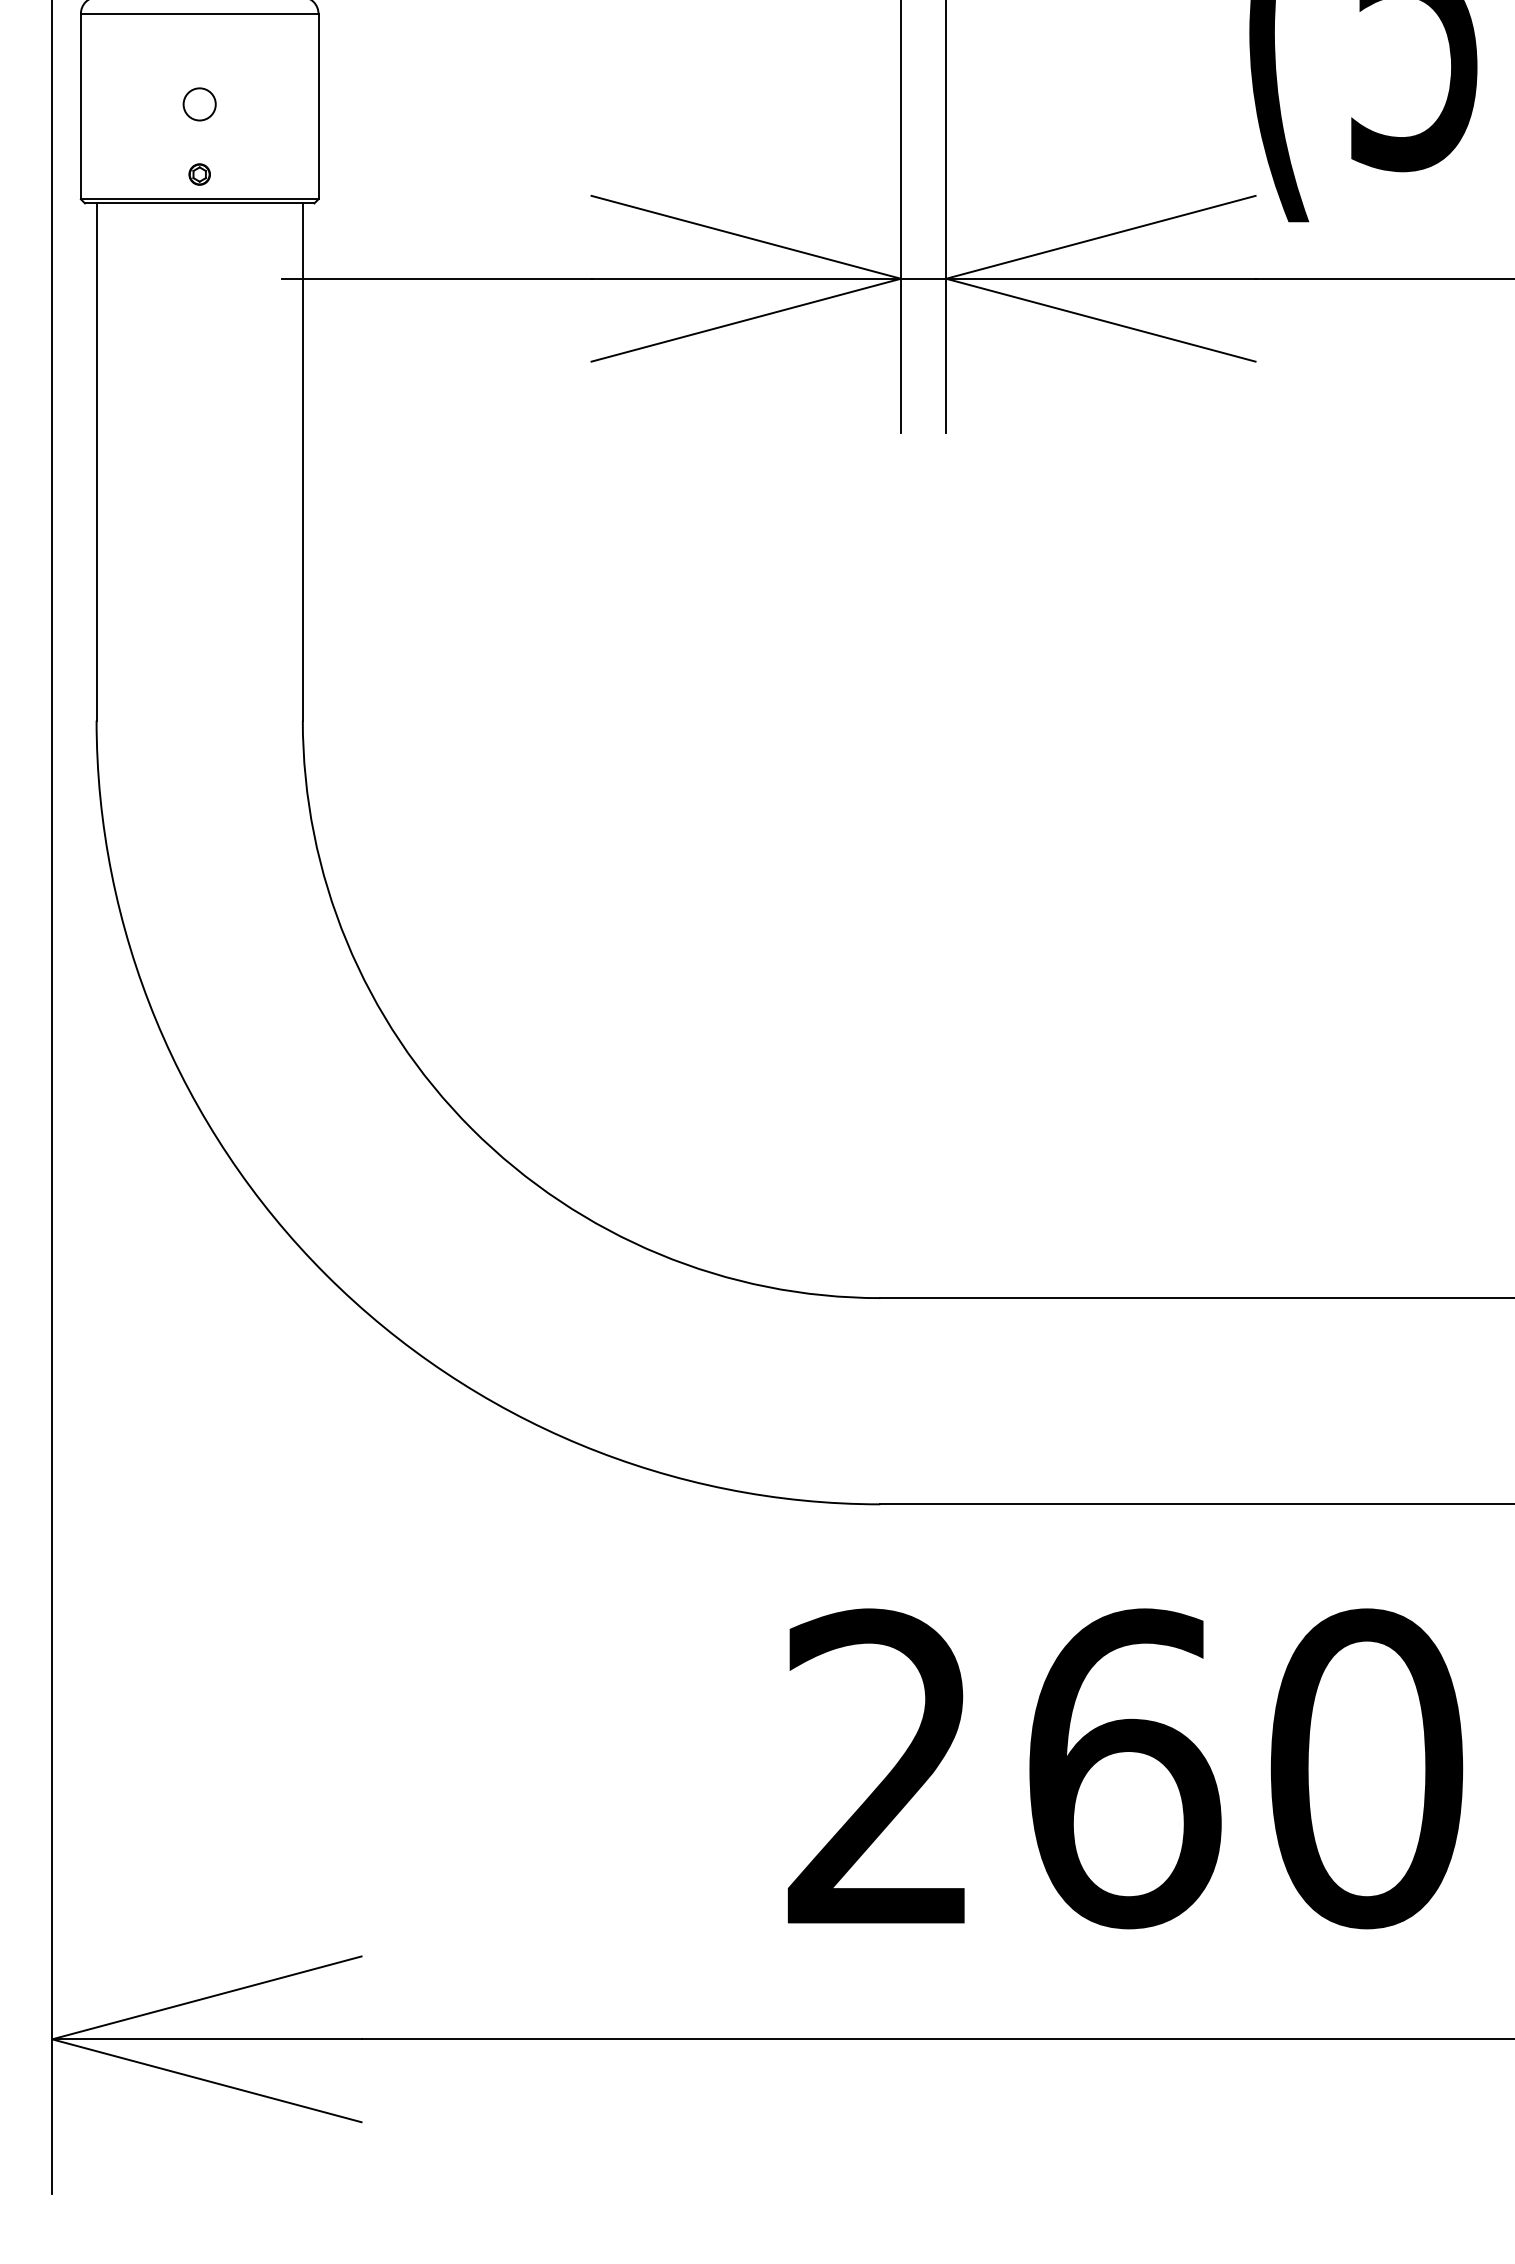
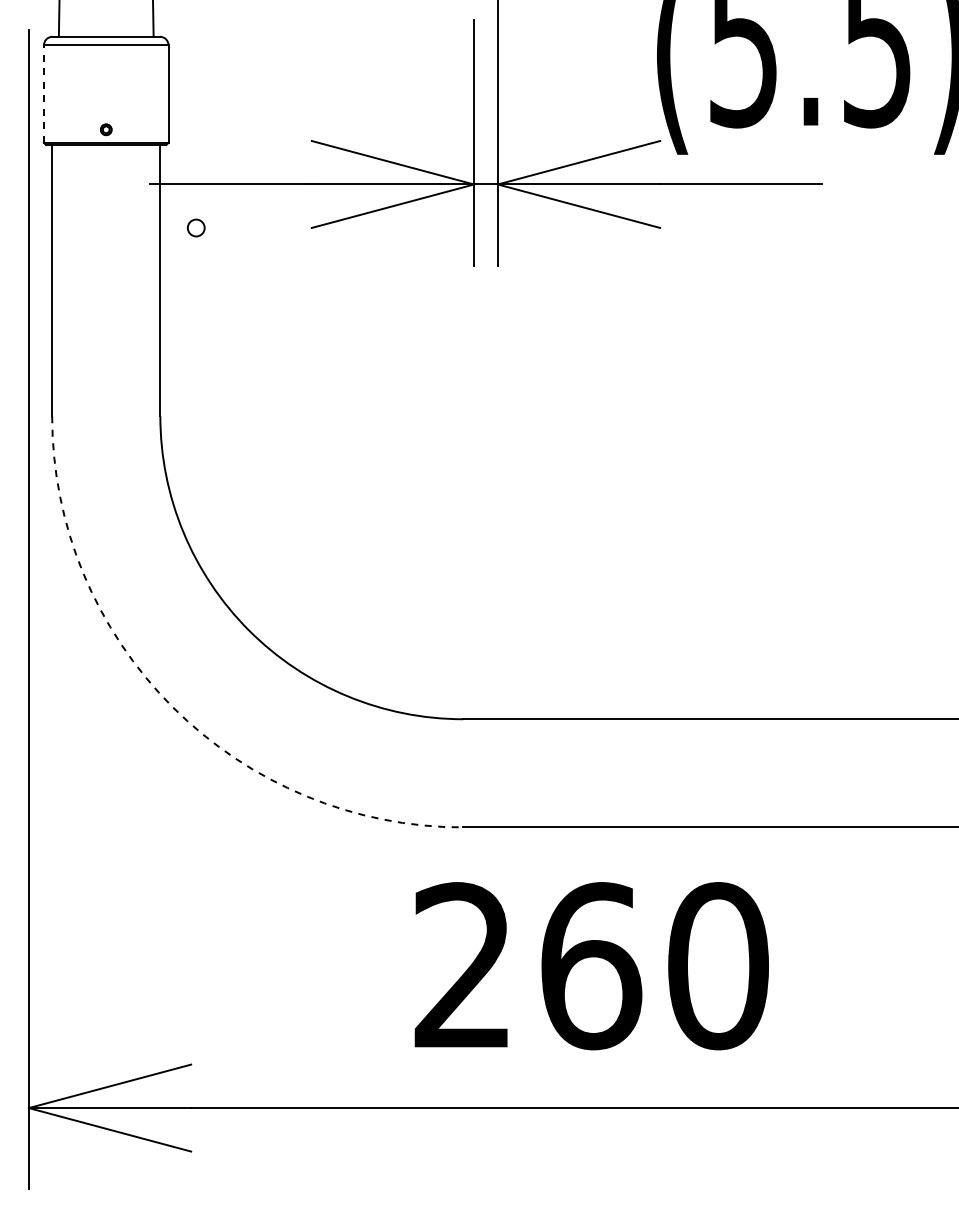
circle: (200, 103) -> (196, 227), moved
line: (80, 107) -> (43, 94), solid -> dashed
arc: (325, 1275) -> (172, 707), solid -> dashed

